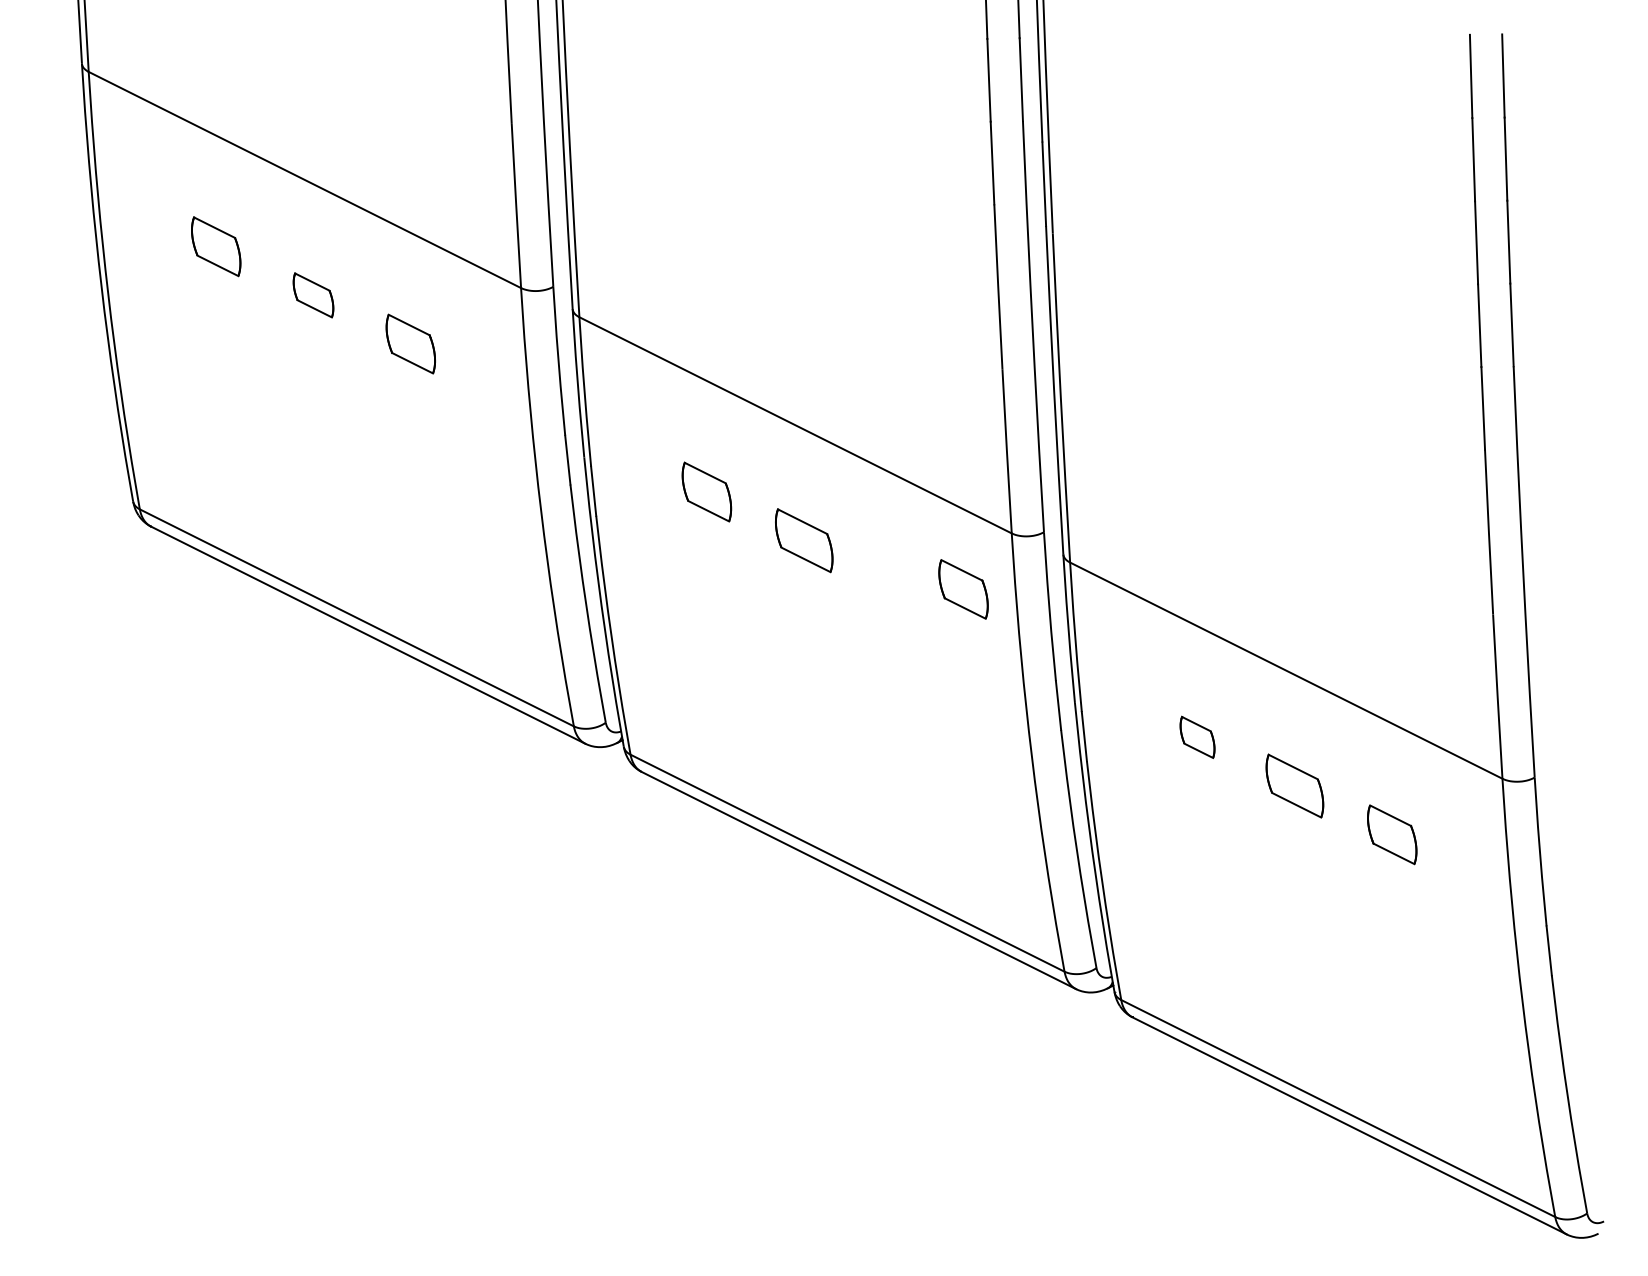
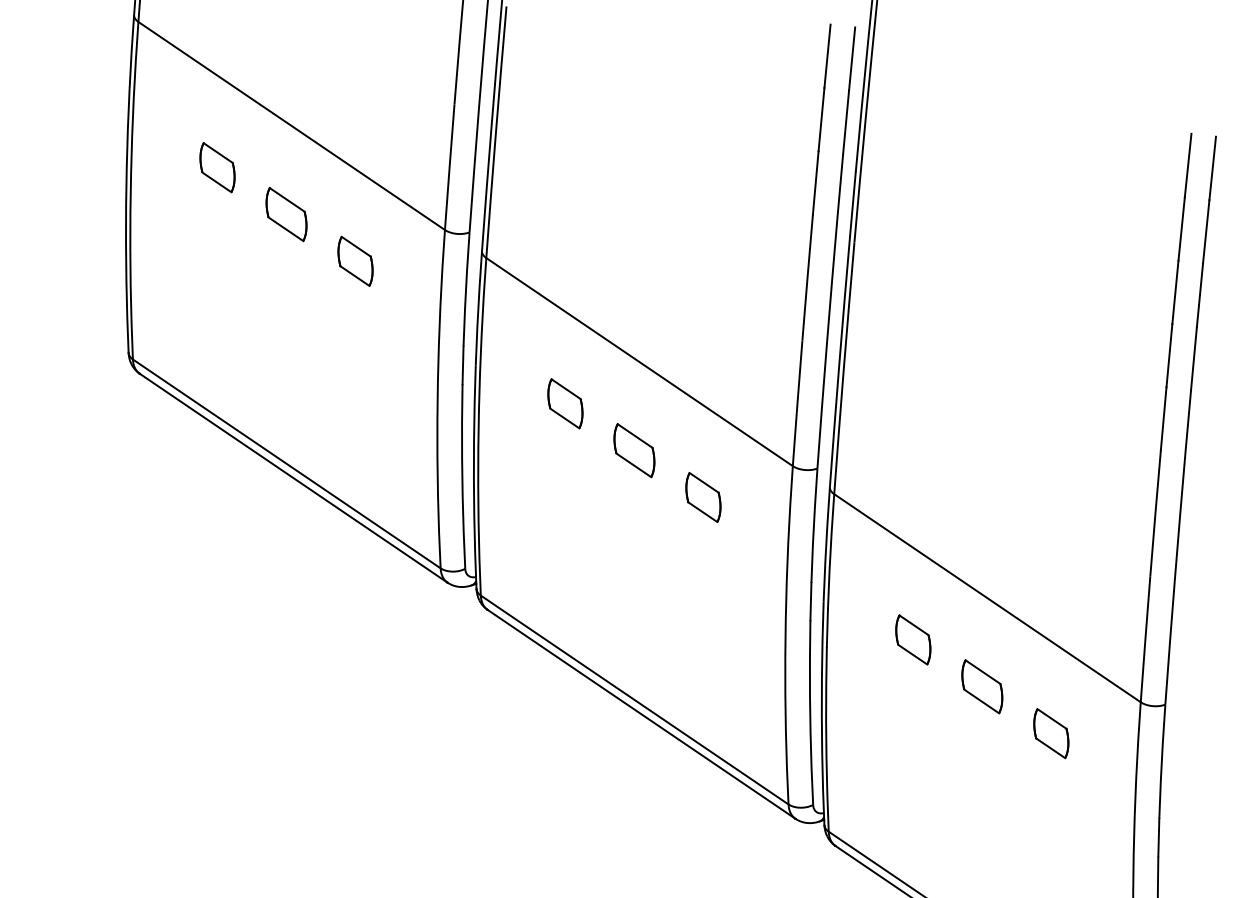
part: (313, 295) -> (286, 214), size x1.43
part: (963, 589) -> (703, 497), moved
part: (1197, 737) -> (913, 639), size x1.43

